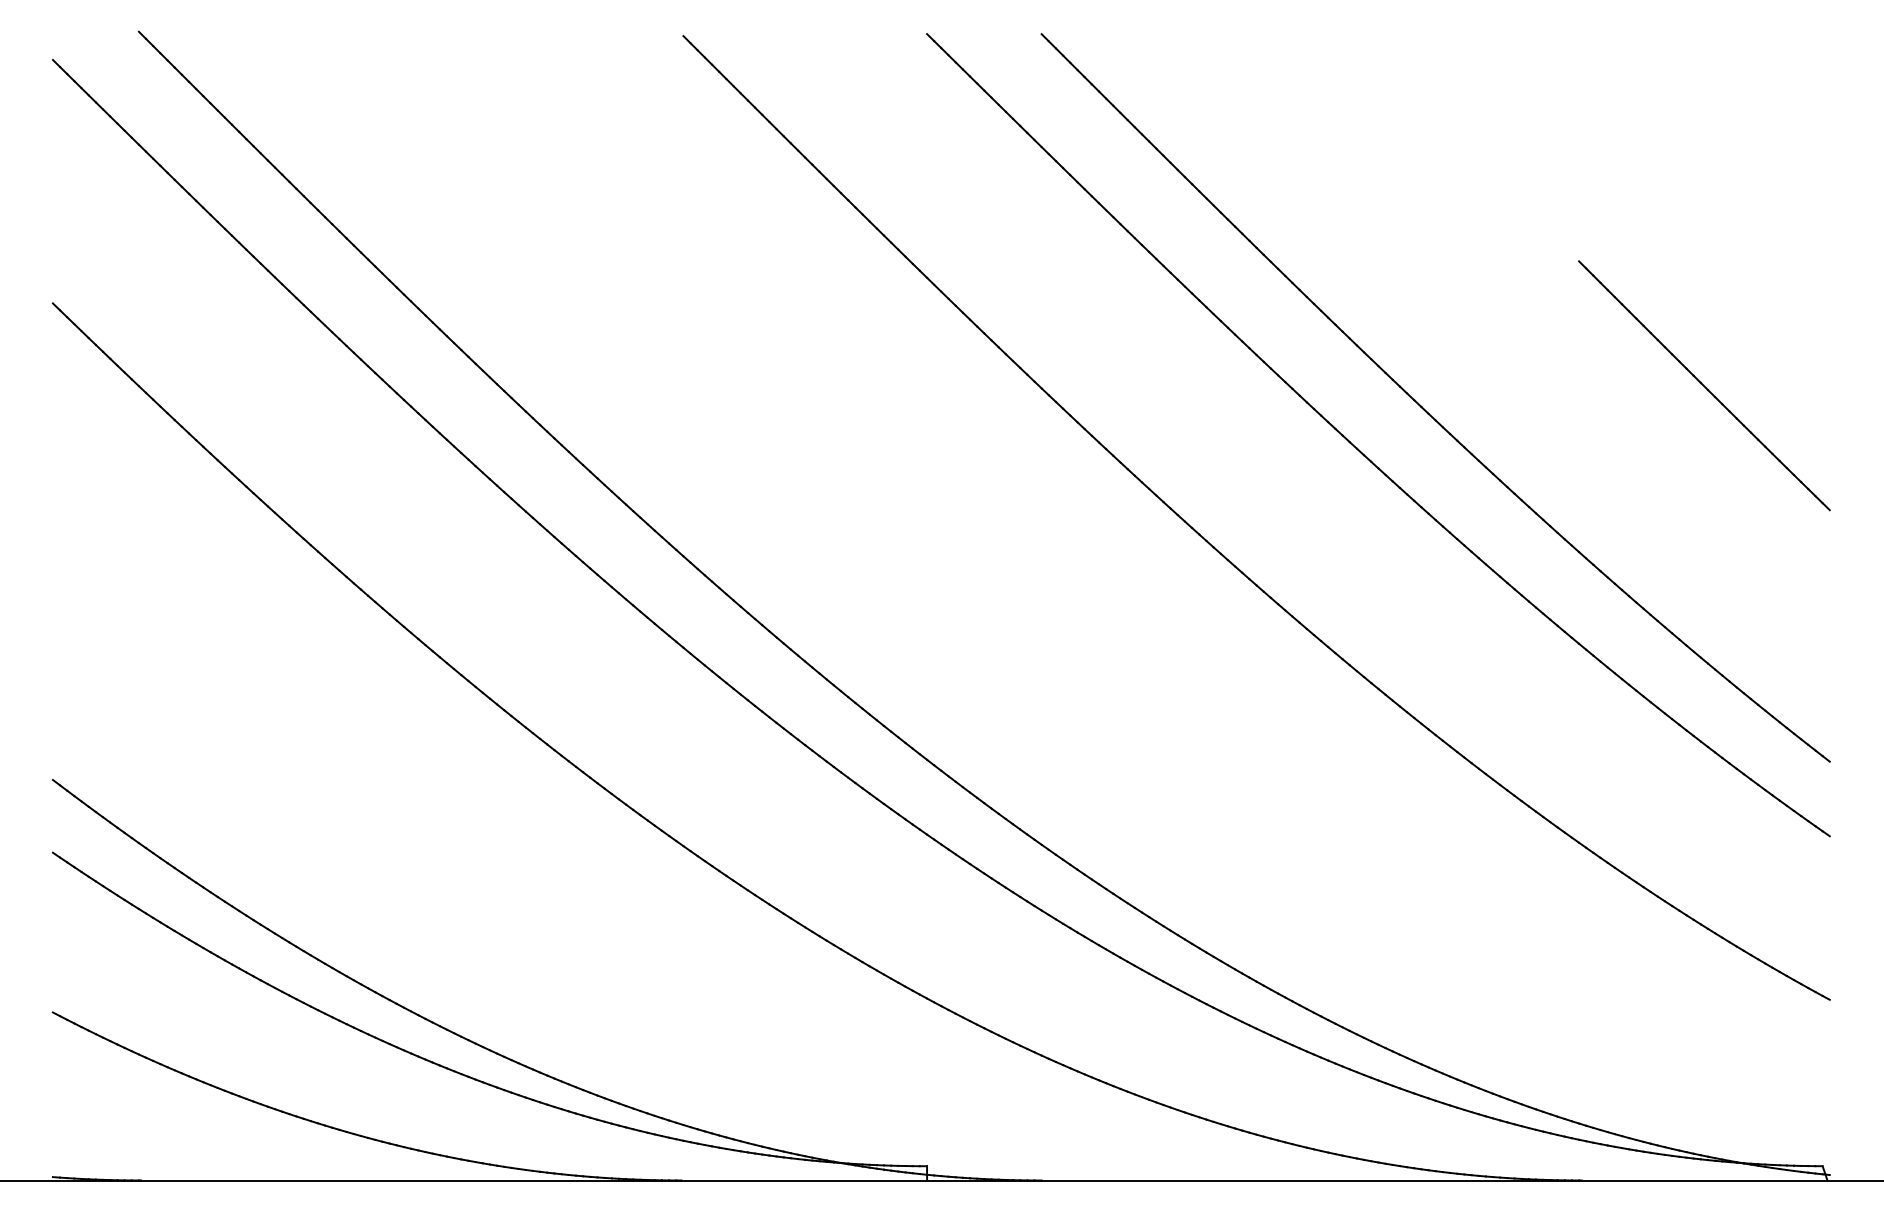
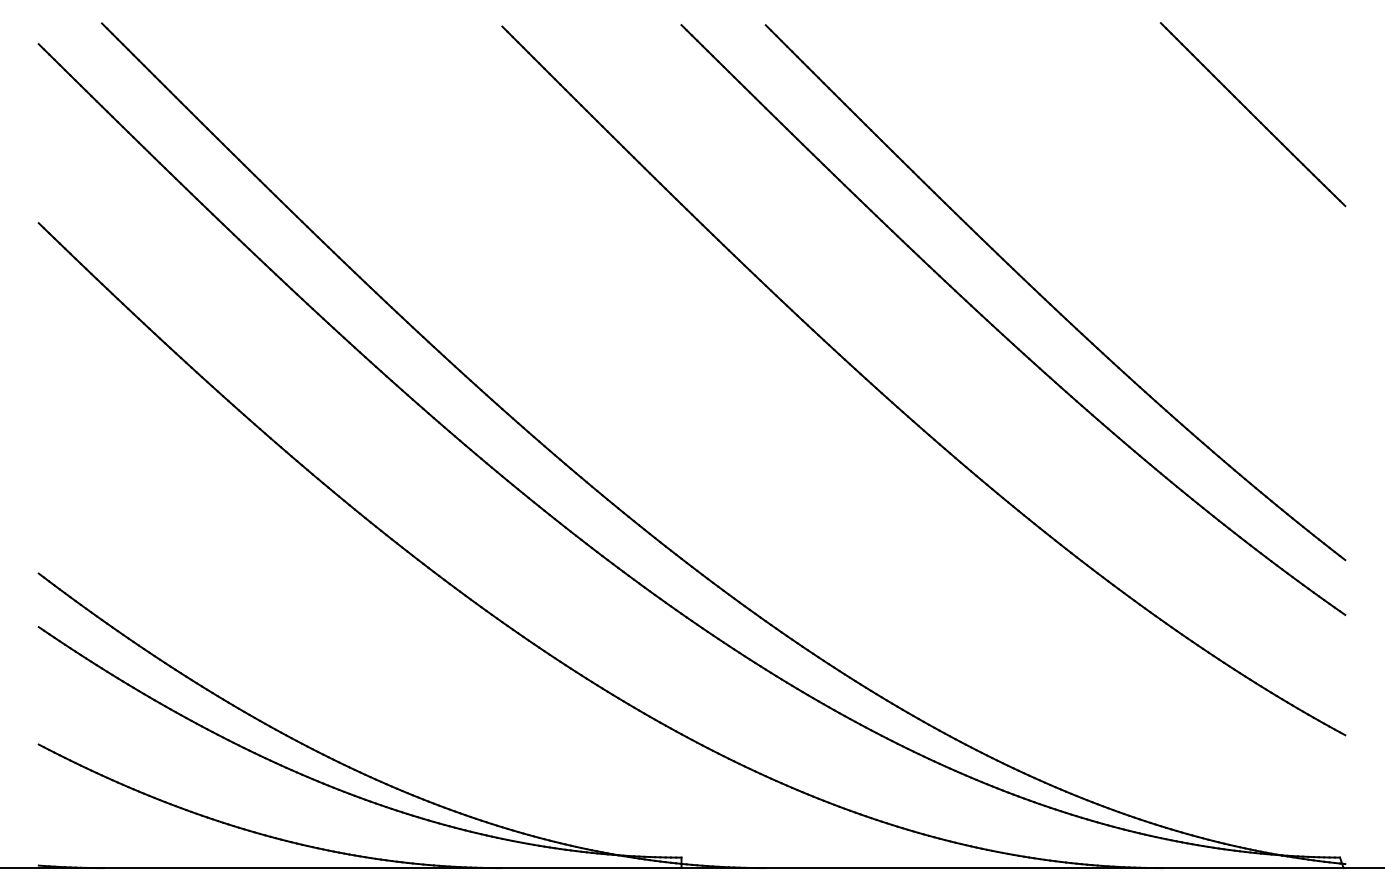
line: (1704, 385) -> (1253, 114), moved

